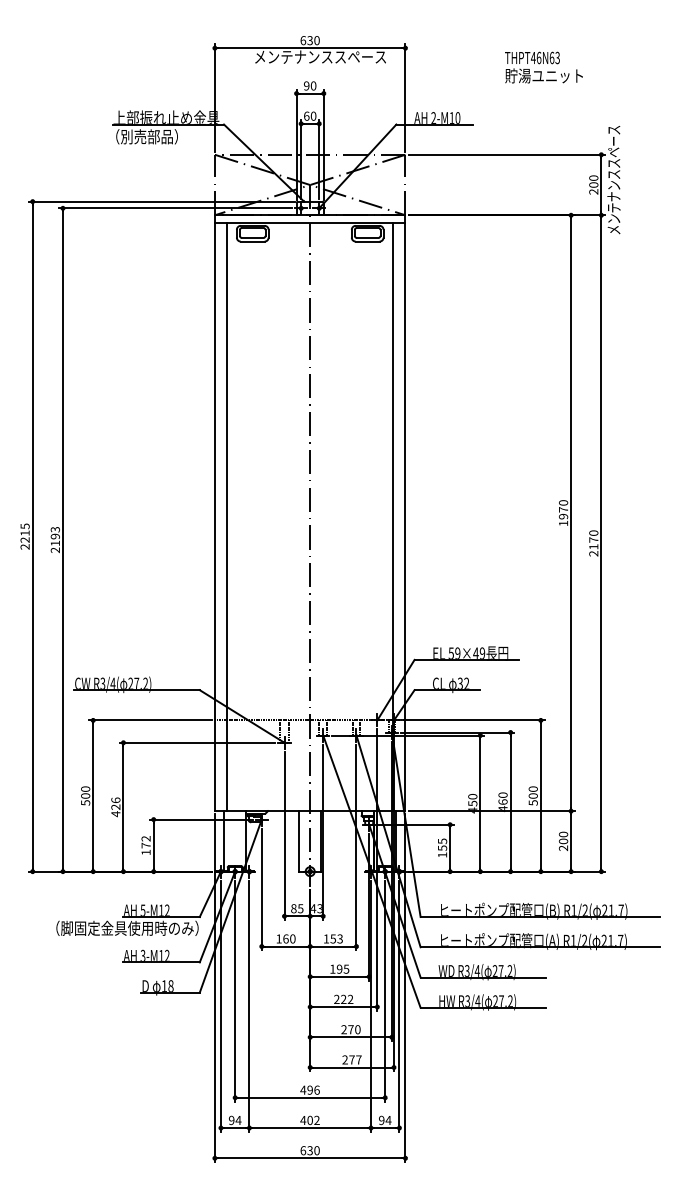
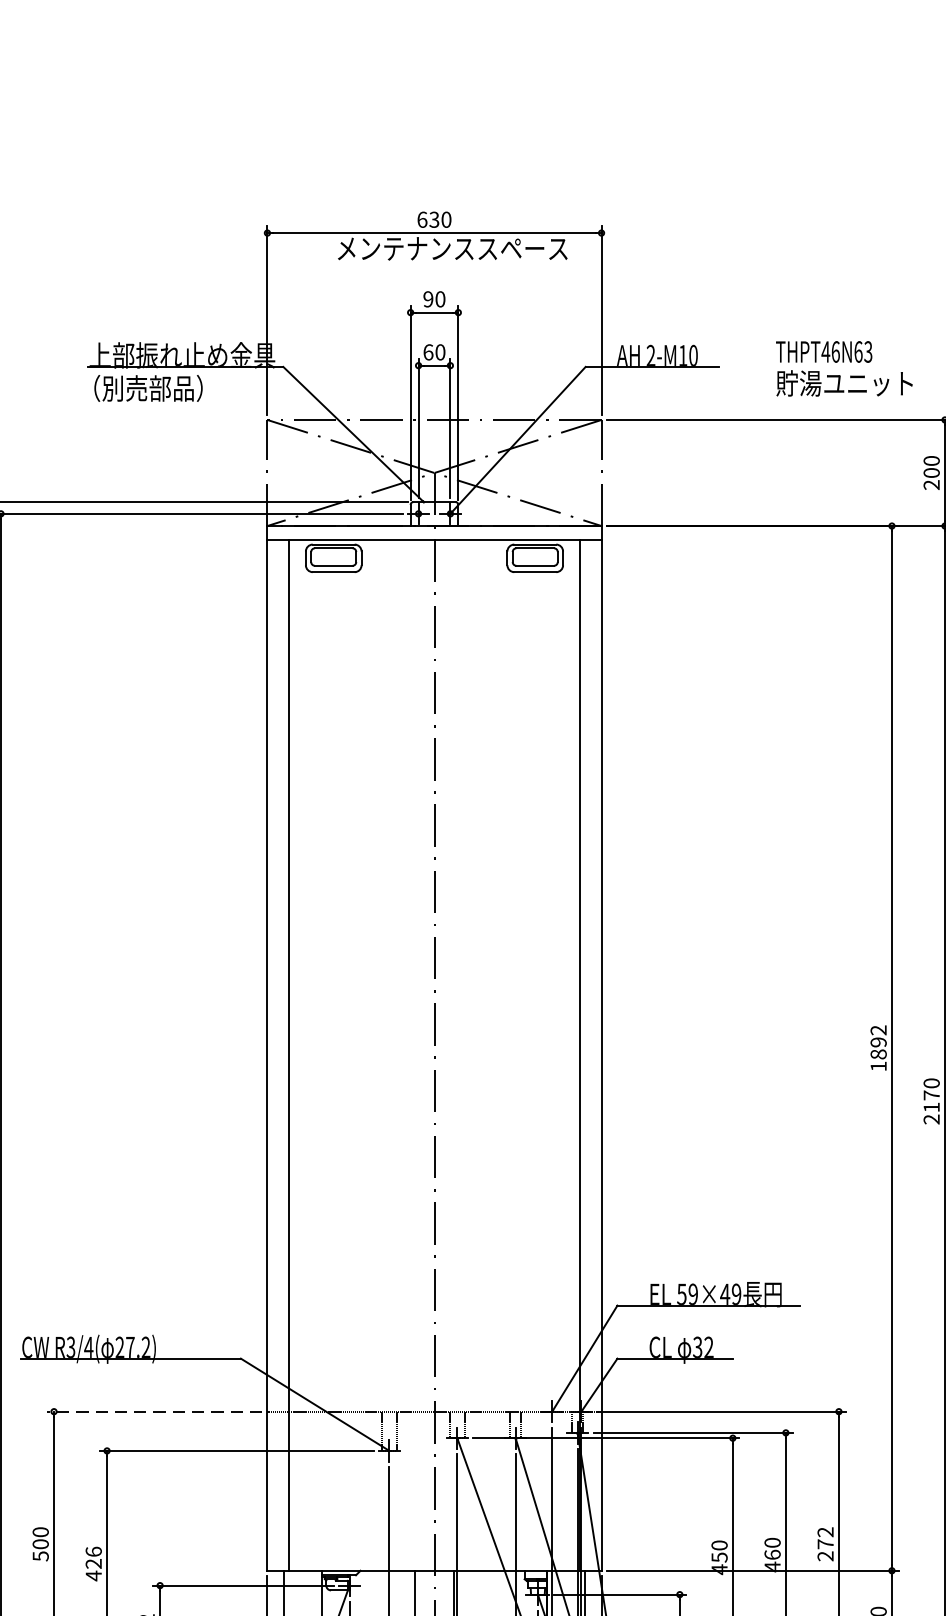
text: (543, 67) -> (843, 368), moved
text: (563, 509) -> (878, 1041), 1970 -> 1892
line: (150, 720) -> (154, 1411), solid -> dashed
text: (532, 795) -> (824, 1543), 500 -> 272

